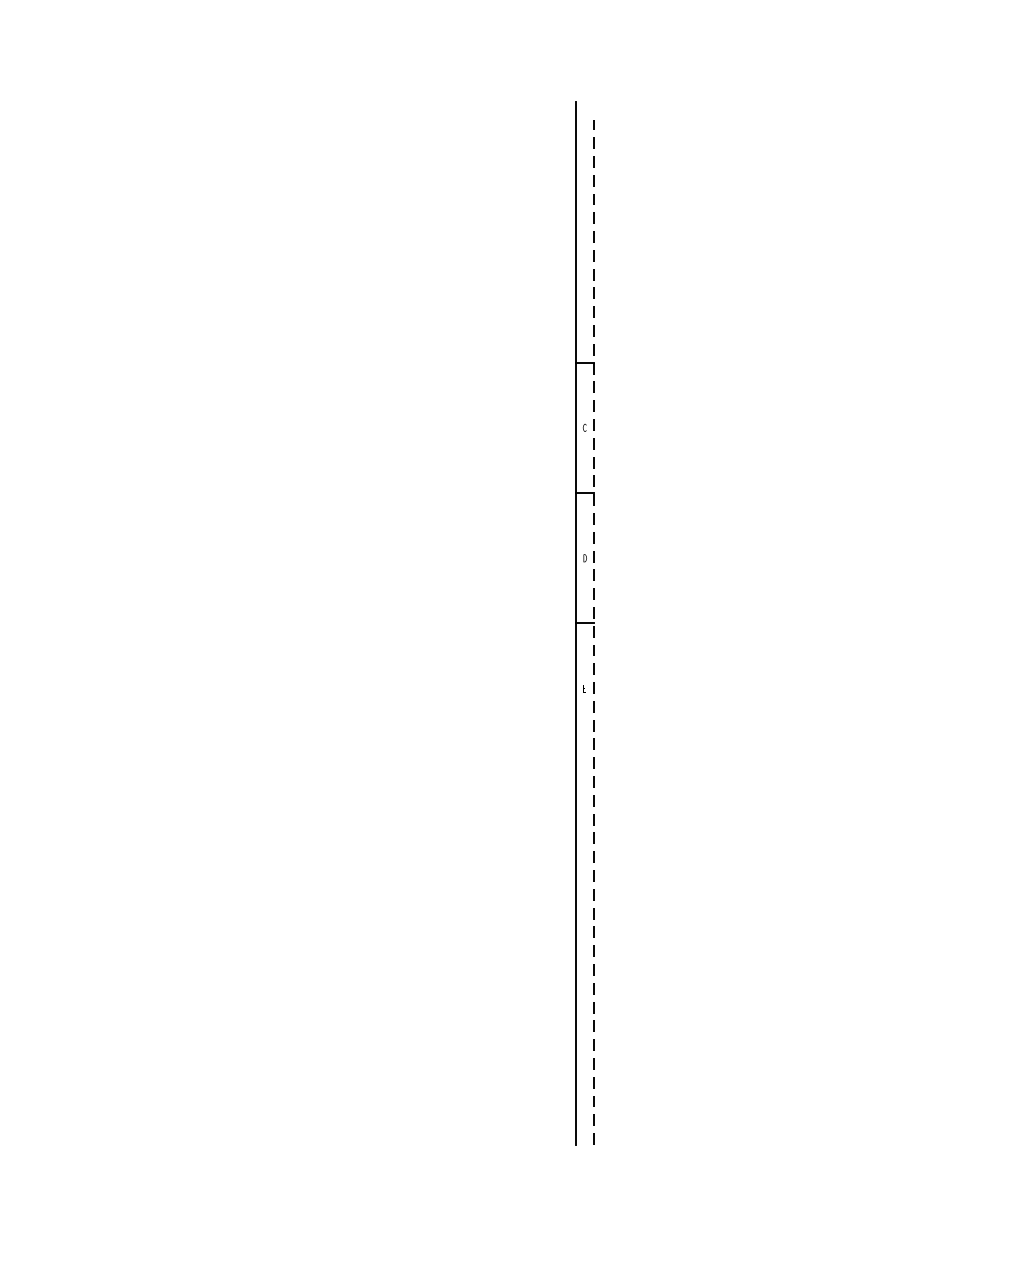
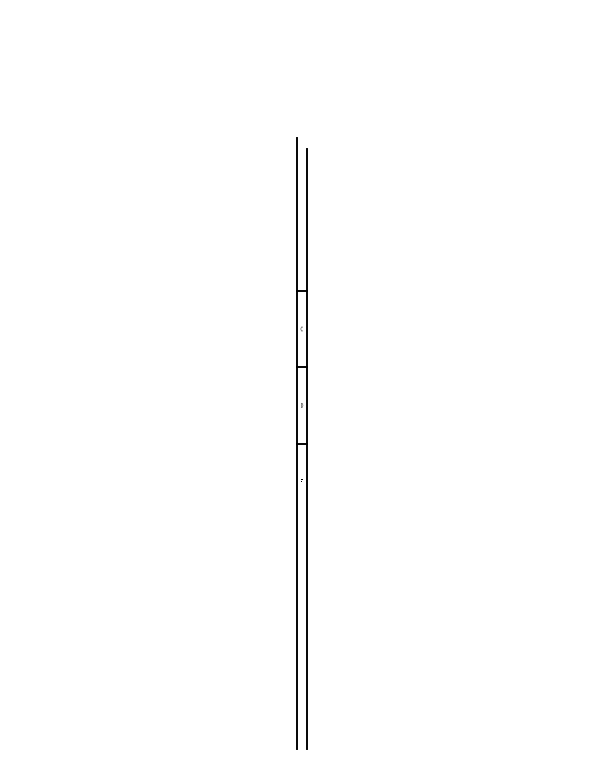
line: (594, 632) -> (307, 448), dashed -> solid

